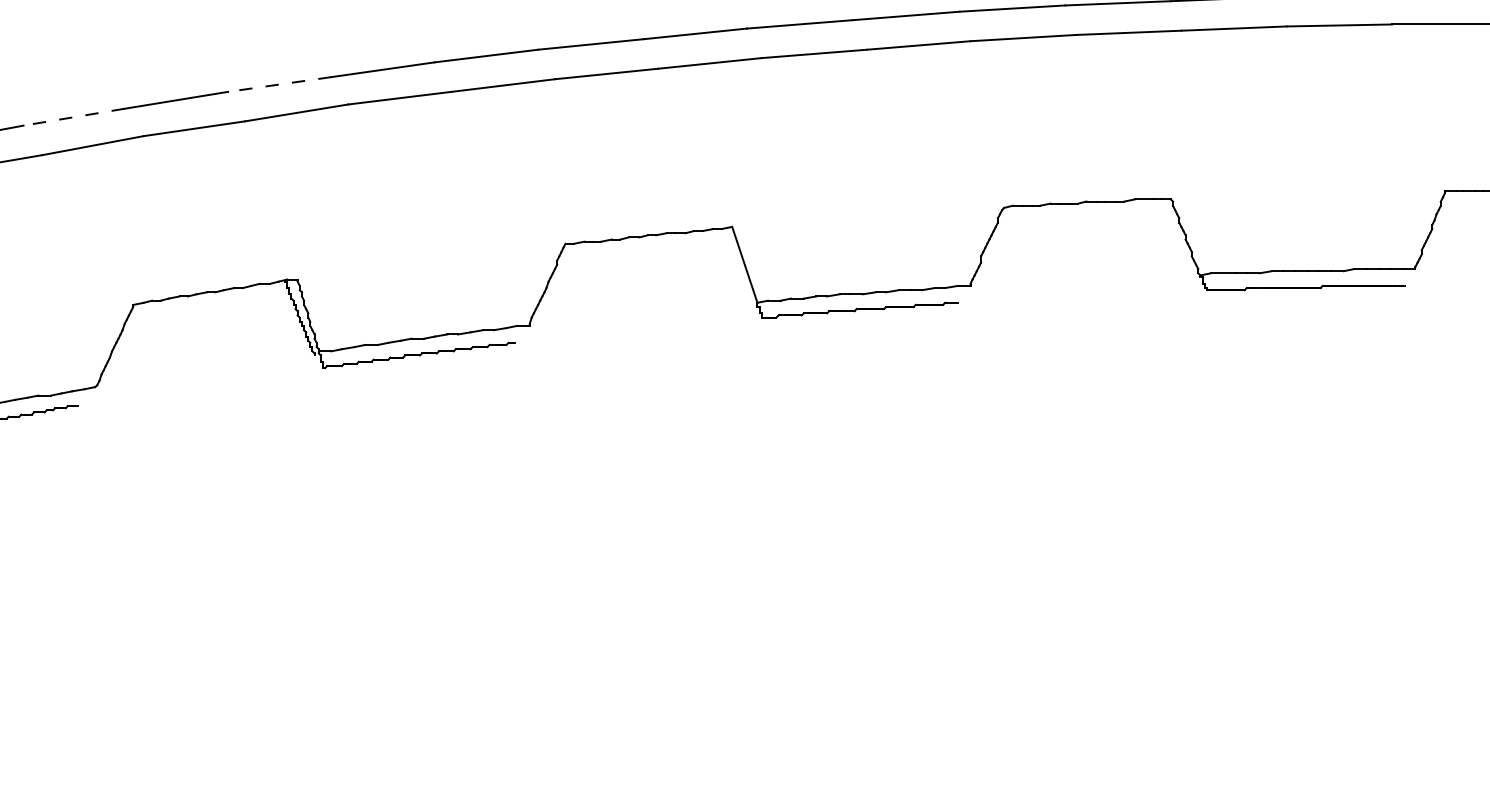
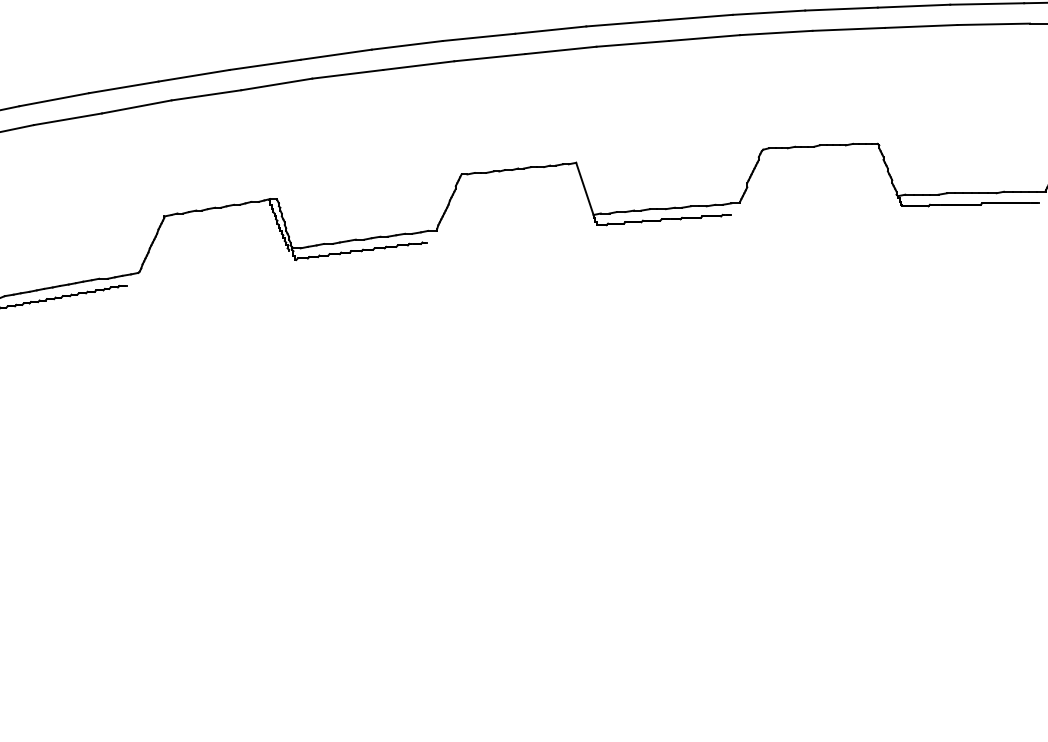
line: (280, 83) -> (265, 64), dashed -> solid
line: (73, 117) -> (123, 87), dashed -> solid

